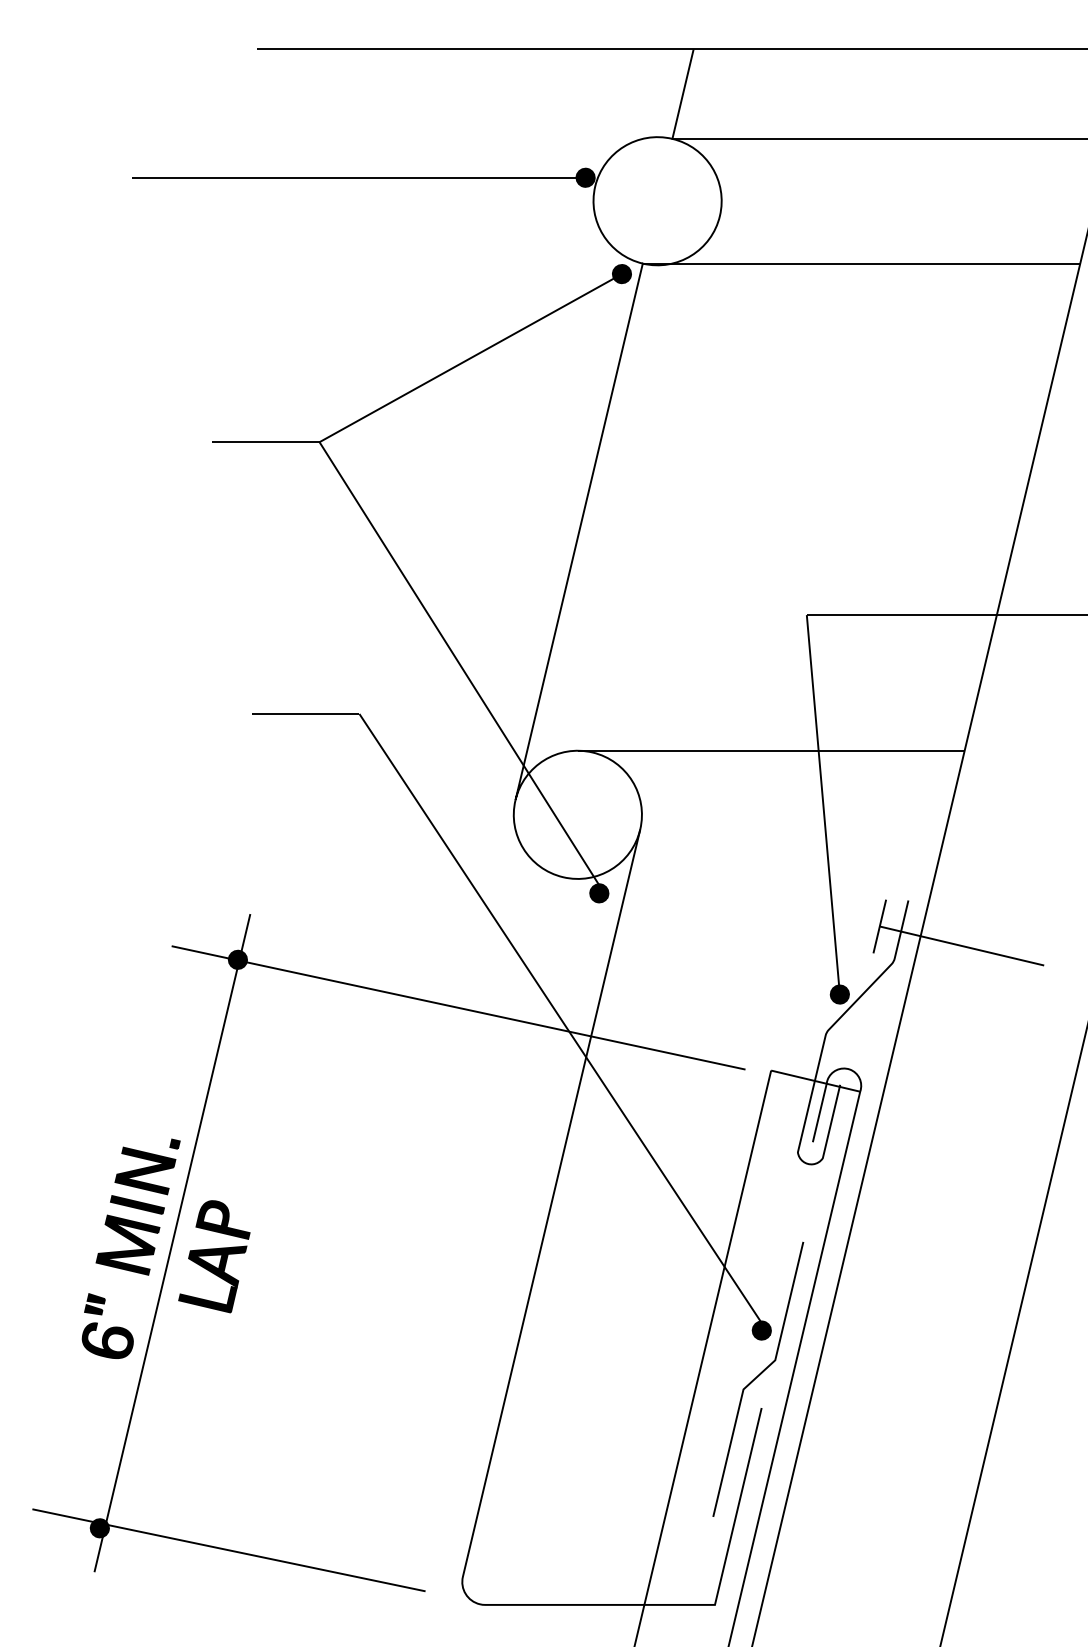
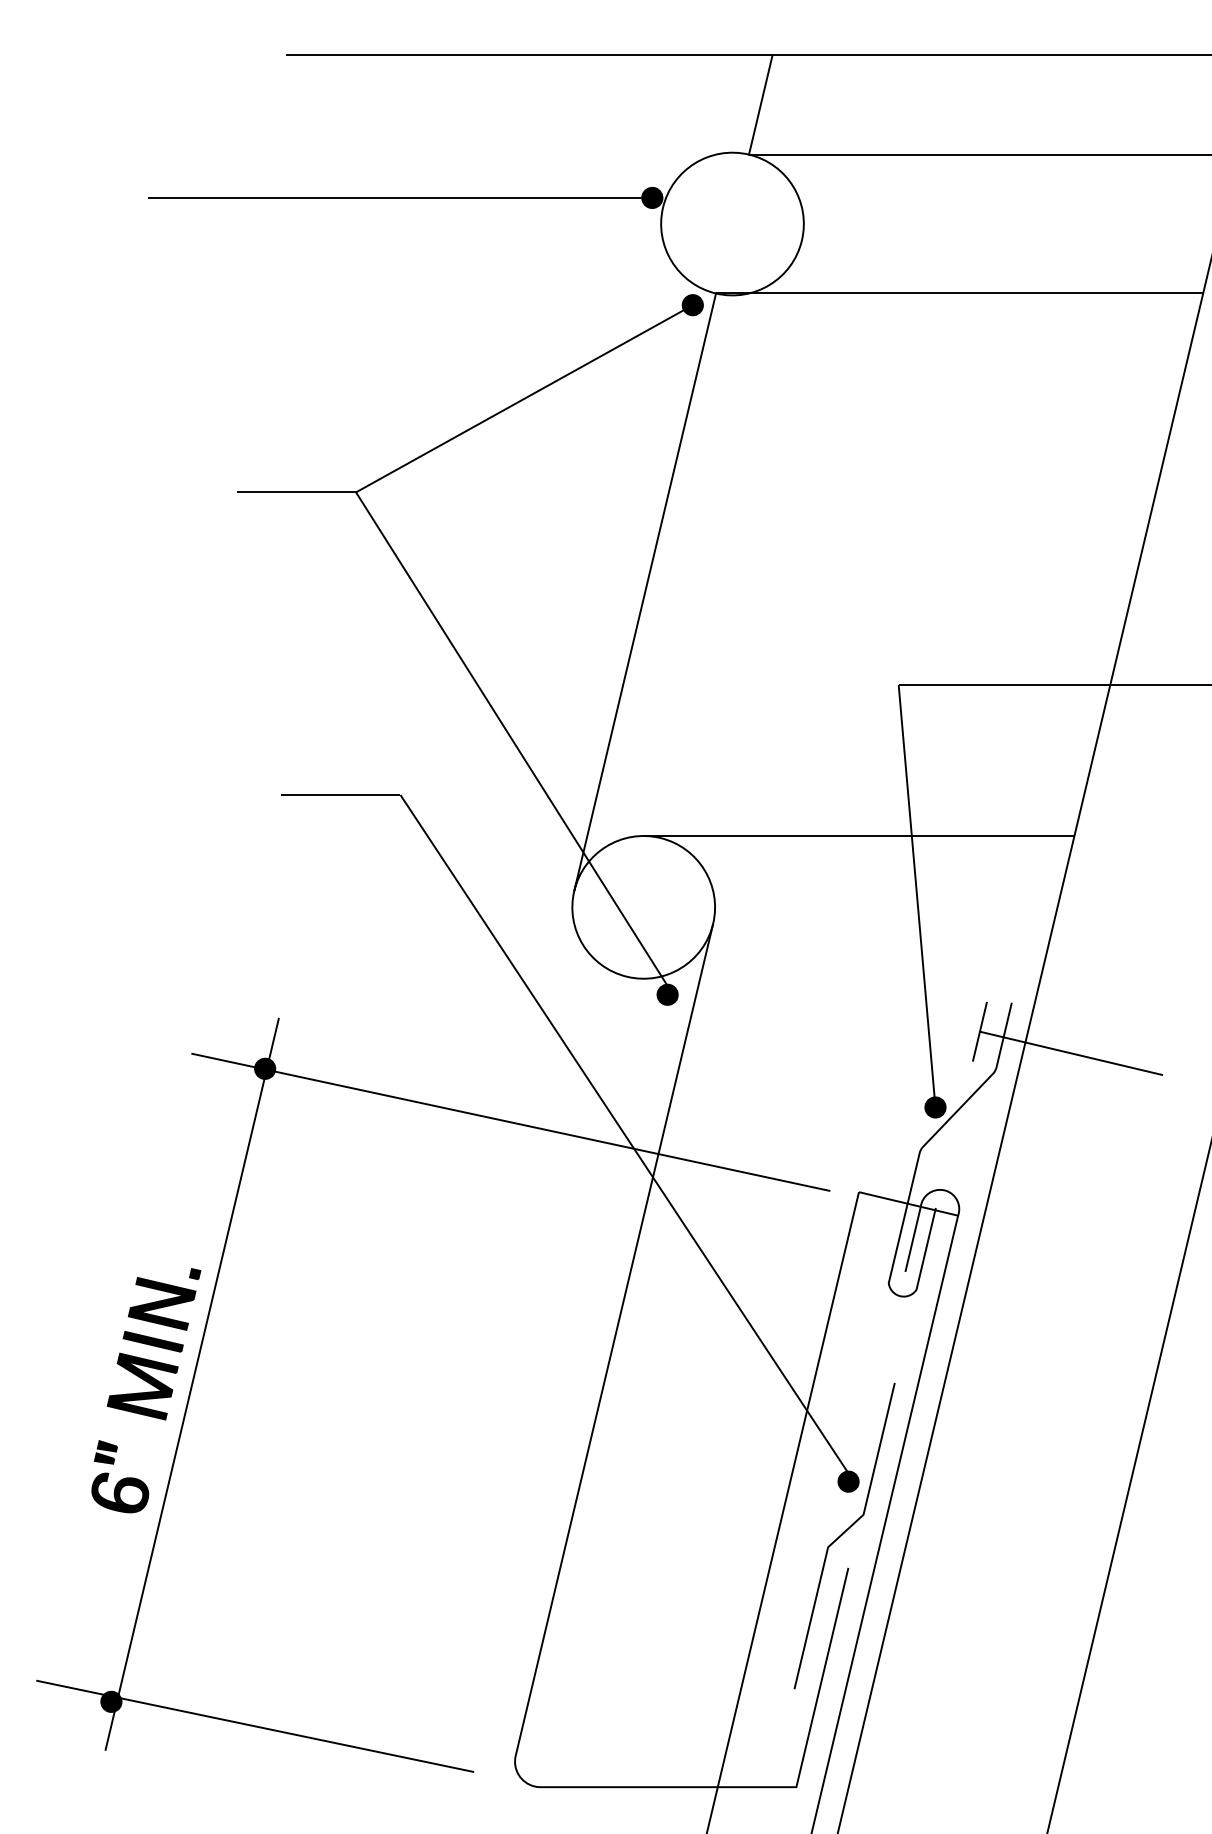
part: (213, 1256) -> (238, 1399), removed

